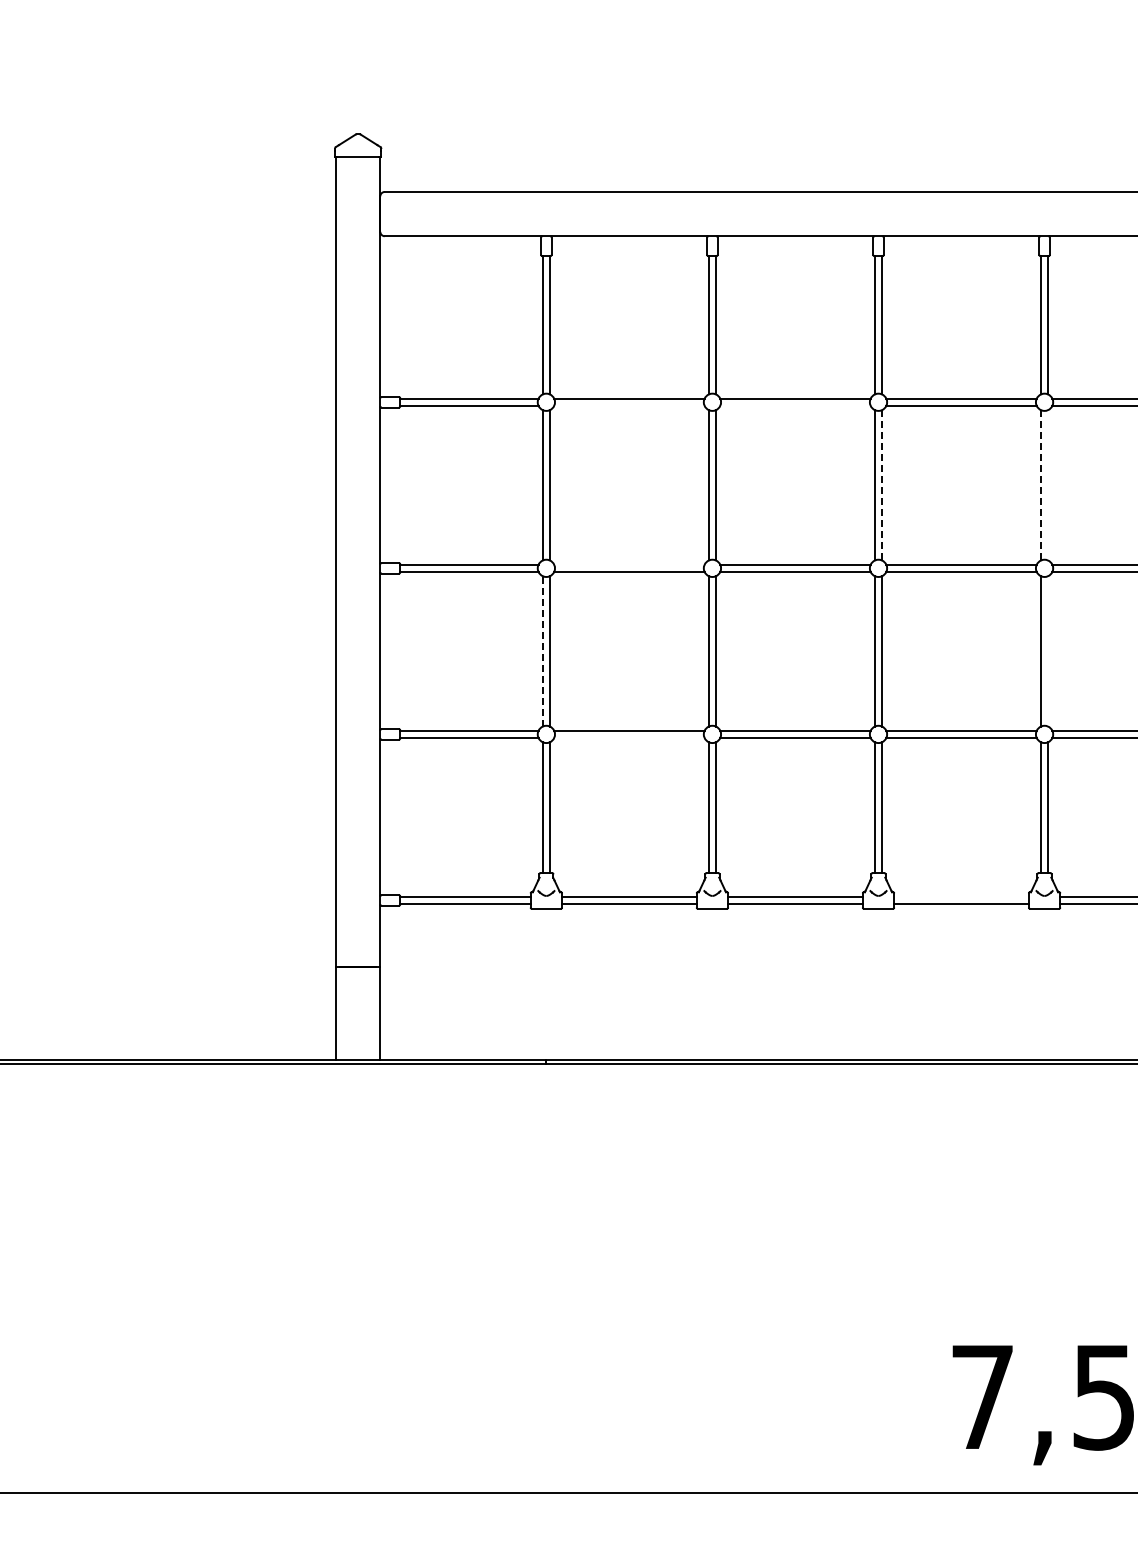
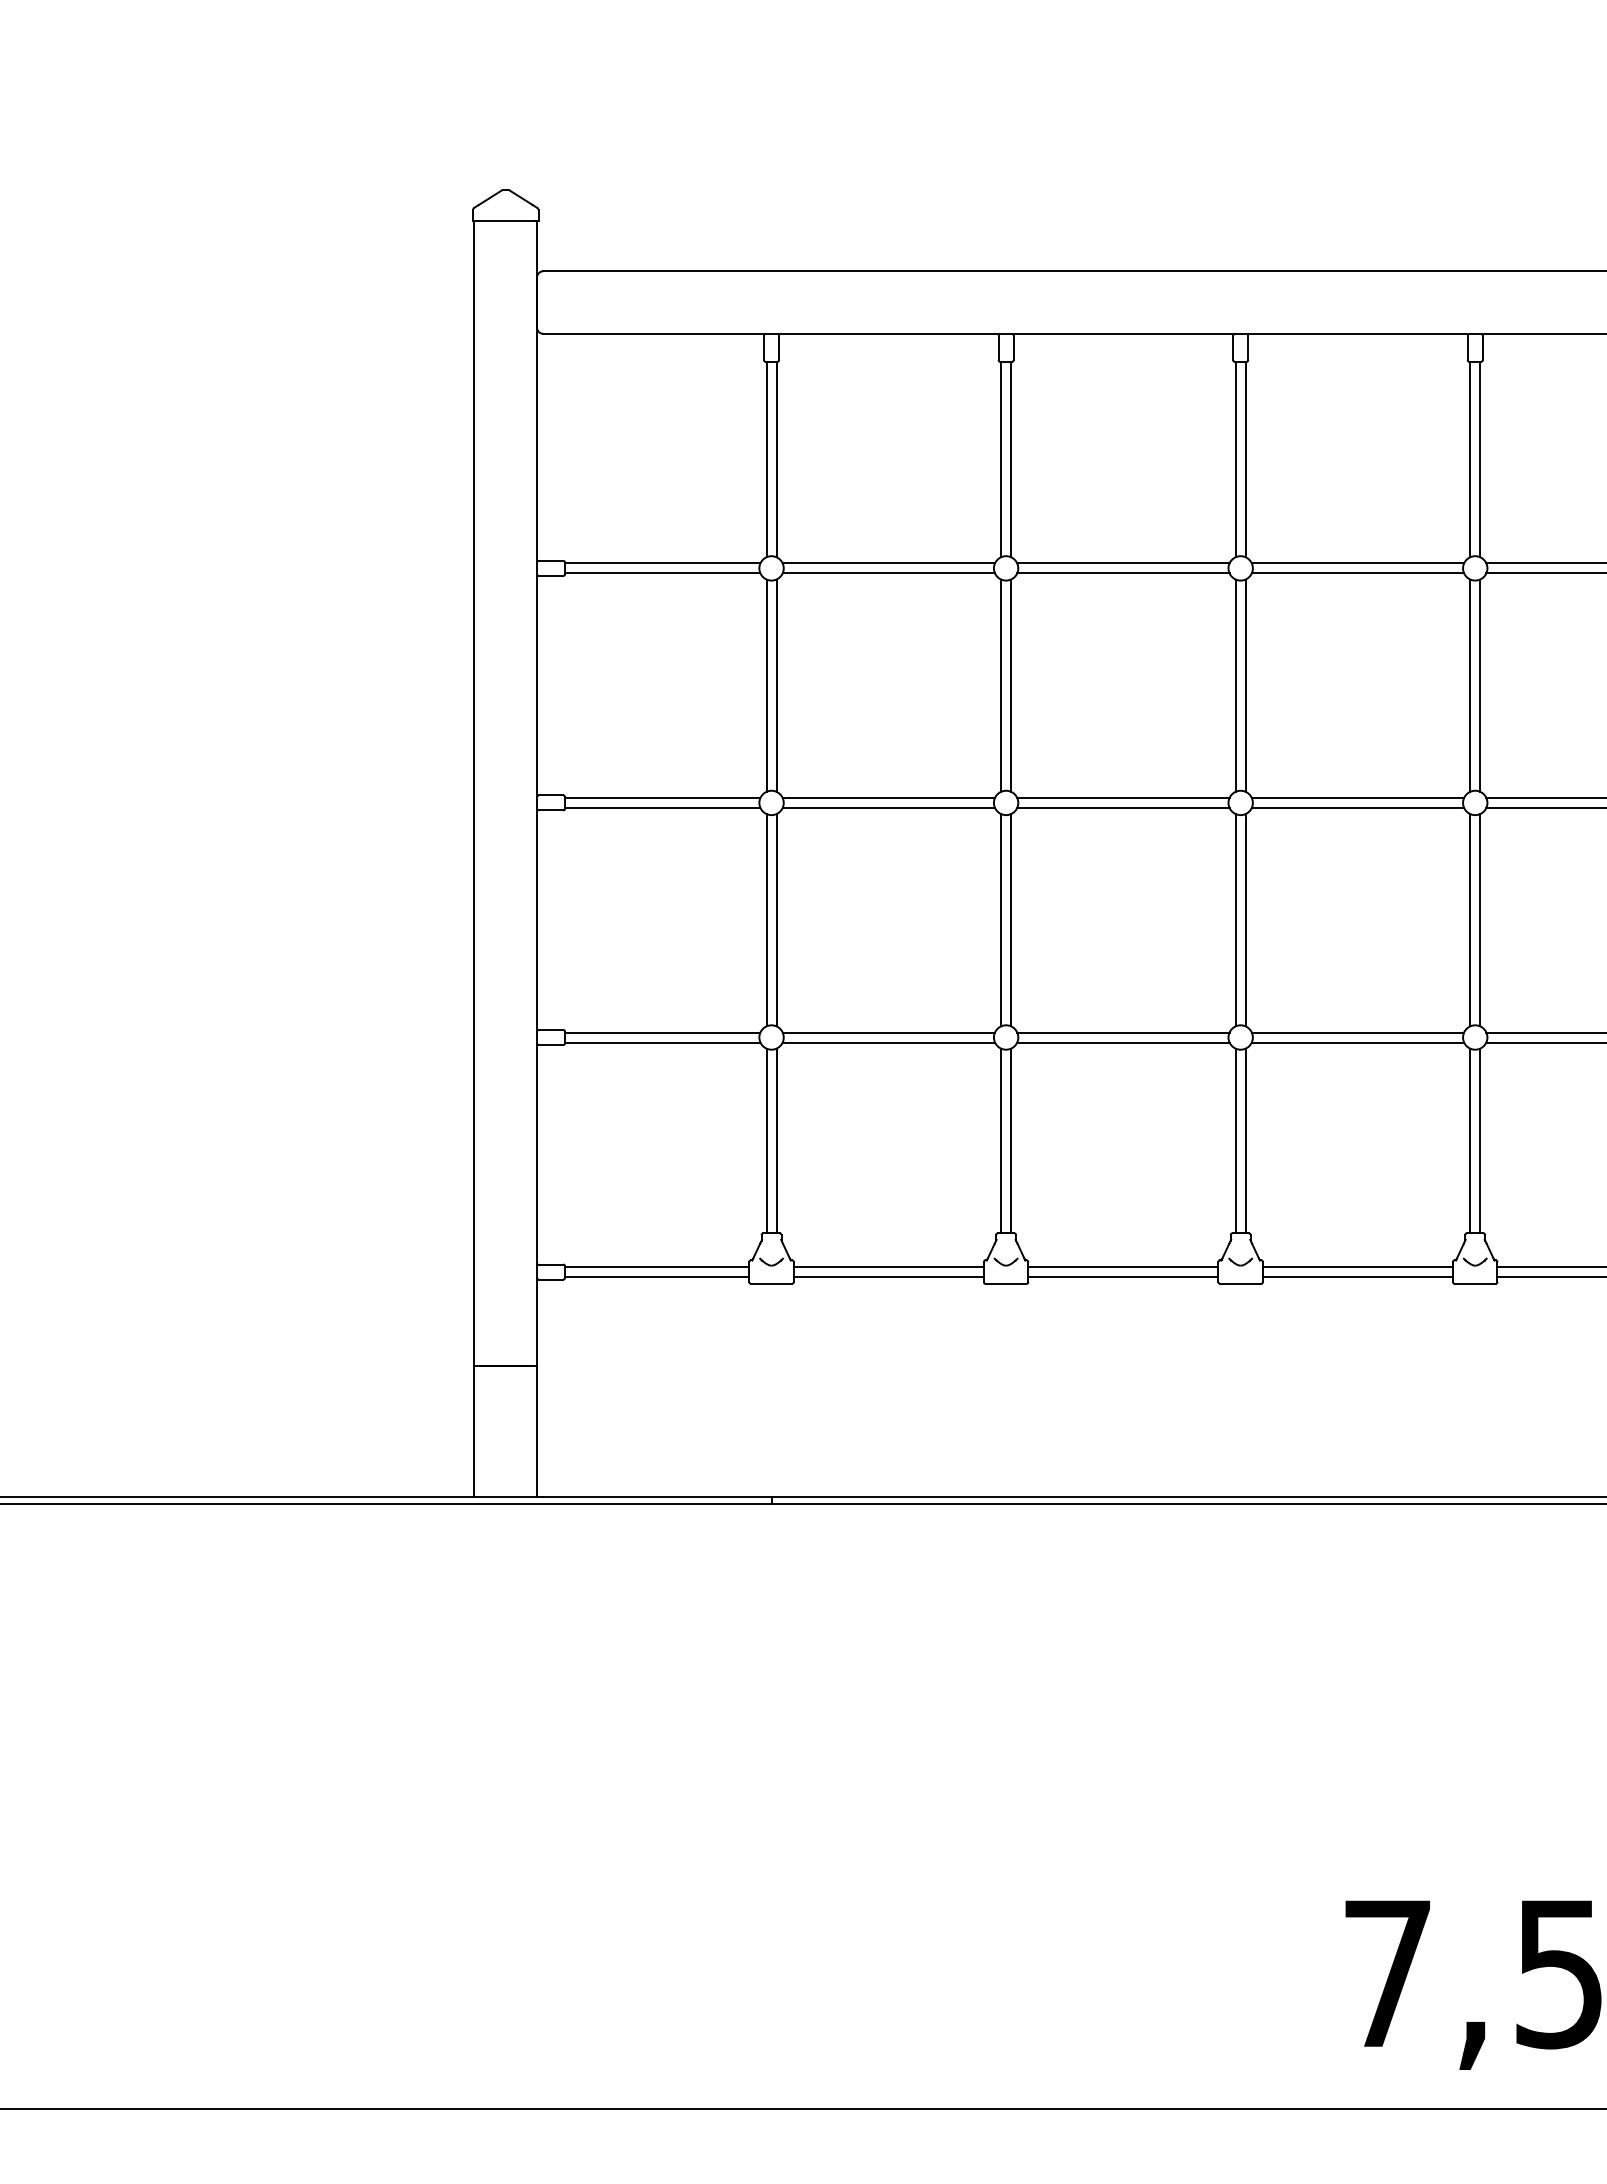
line: (629, 405) -> (888, 572), added
line: (795, 405) -> (1123, 572), added
line: (882, 484) -> (1246, 684), dashed -> solid
line: (1041, 484) -> (1470, 684), dashed -> solid
line: (1048, 485) -> (1480, 685), added
line: (629, 564) -> (888, 797), added
line: (542, 650) -> (766, 918), dashed -> solid
line: (1048, 651) -> (1480, 920), added
line: (629, 737) -> (888, 1041), added
line: (961, 896) -> (1357, 1266), added

